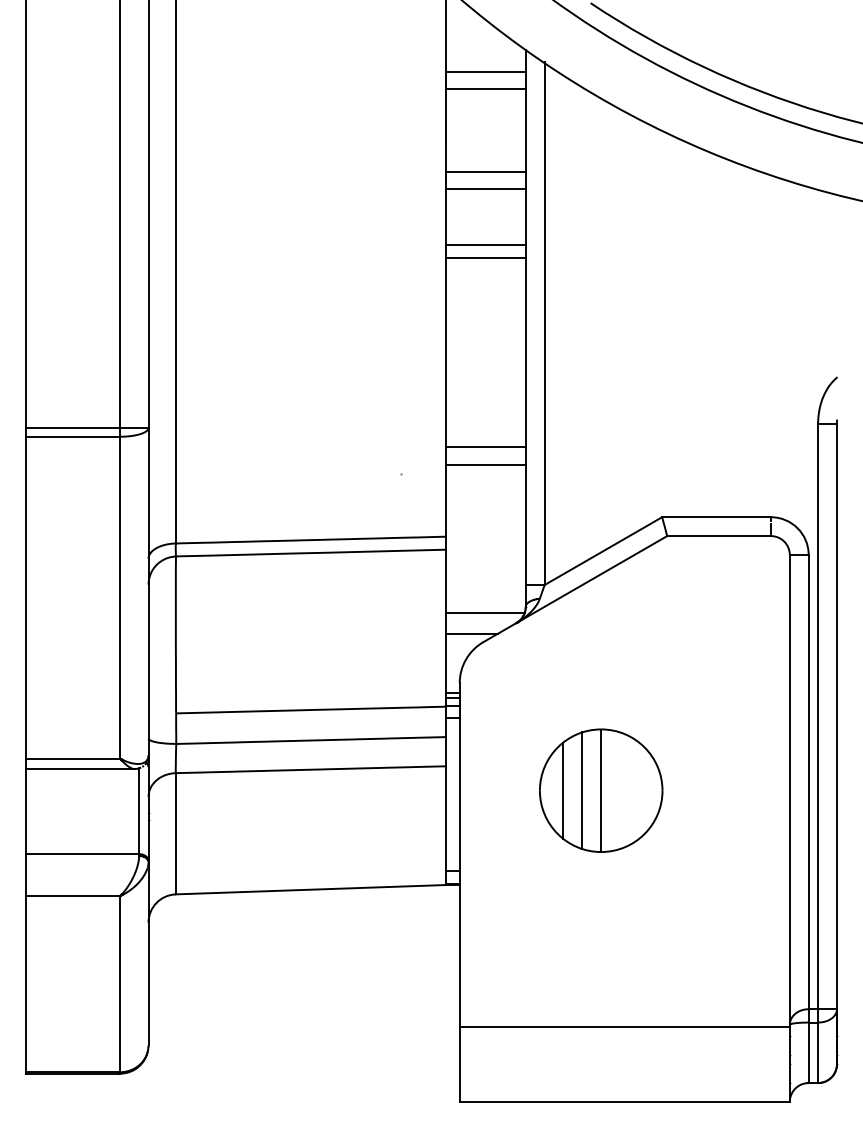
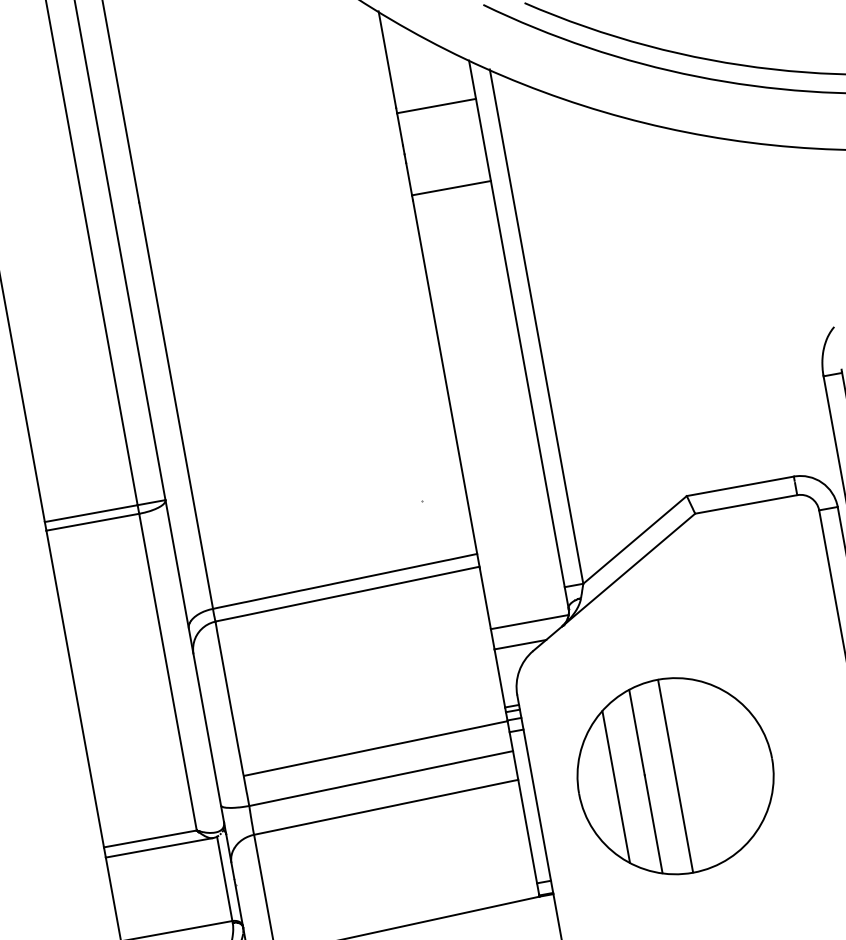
line: (485, 72) -> (433, 90), removed
line: (485, 188) -> (454, 204), removed
line: (485, 244) -> (464, 259), removed
line: (485, 258) -> (466, 273), removed
line: (485, 446) -> (500, 458), removed
line: (485, 464) -> (503, 475), removed
part: (601, 790) -> (676, 775), size x1.6

